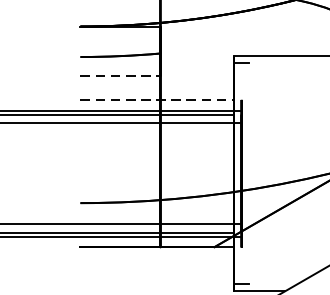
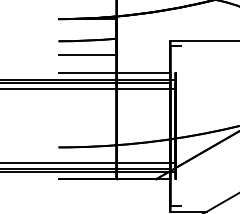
line: (121, 76) -> (88, 55), dashed -> solid
line: (157, 100) -> (114, 72), dashed -> solid

